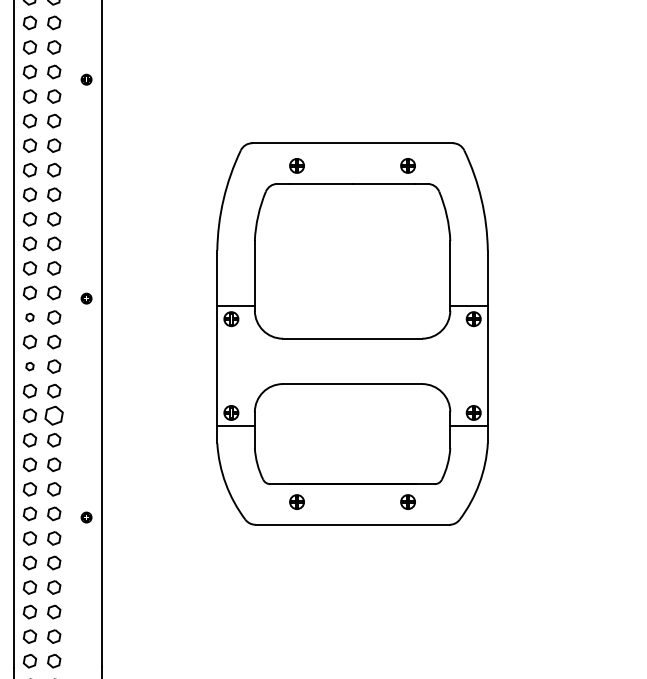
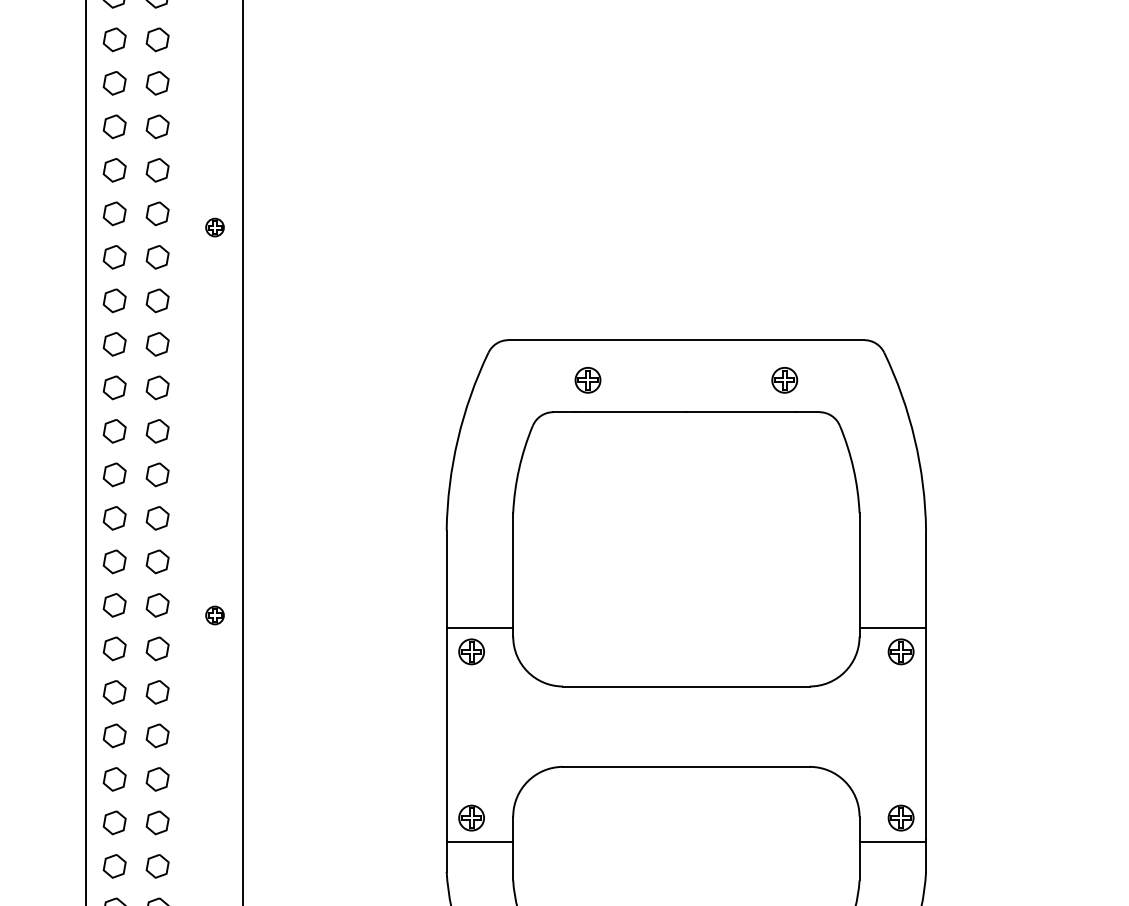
part: (29, 317) -> (113, 648), size x1.67
part: (29, 366) -> (113, 735), size x1.67
part: (54, 415) -> (158, 822), size x0.71

